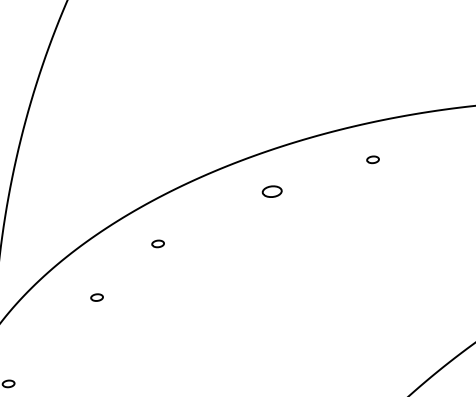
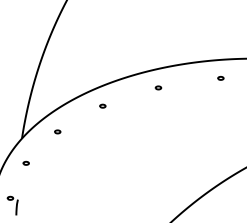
part: (372, 160) -> (220, 78), moved
part: (272, 190) -> (158, 87), size x0.62
part: (96, 296) -> (57, 131), moved

